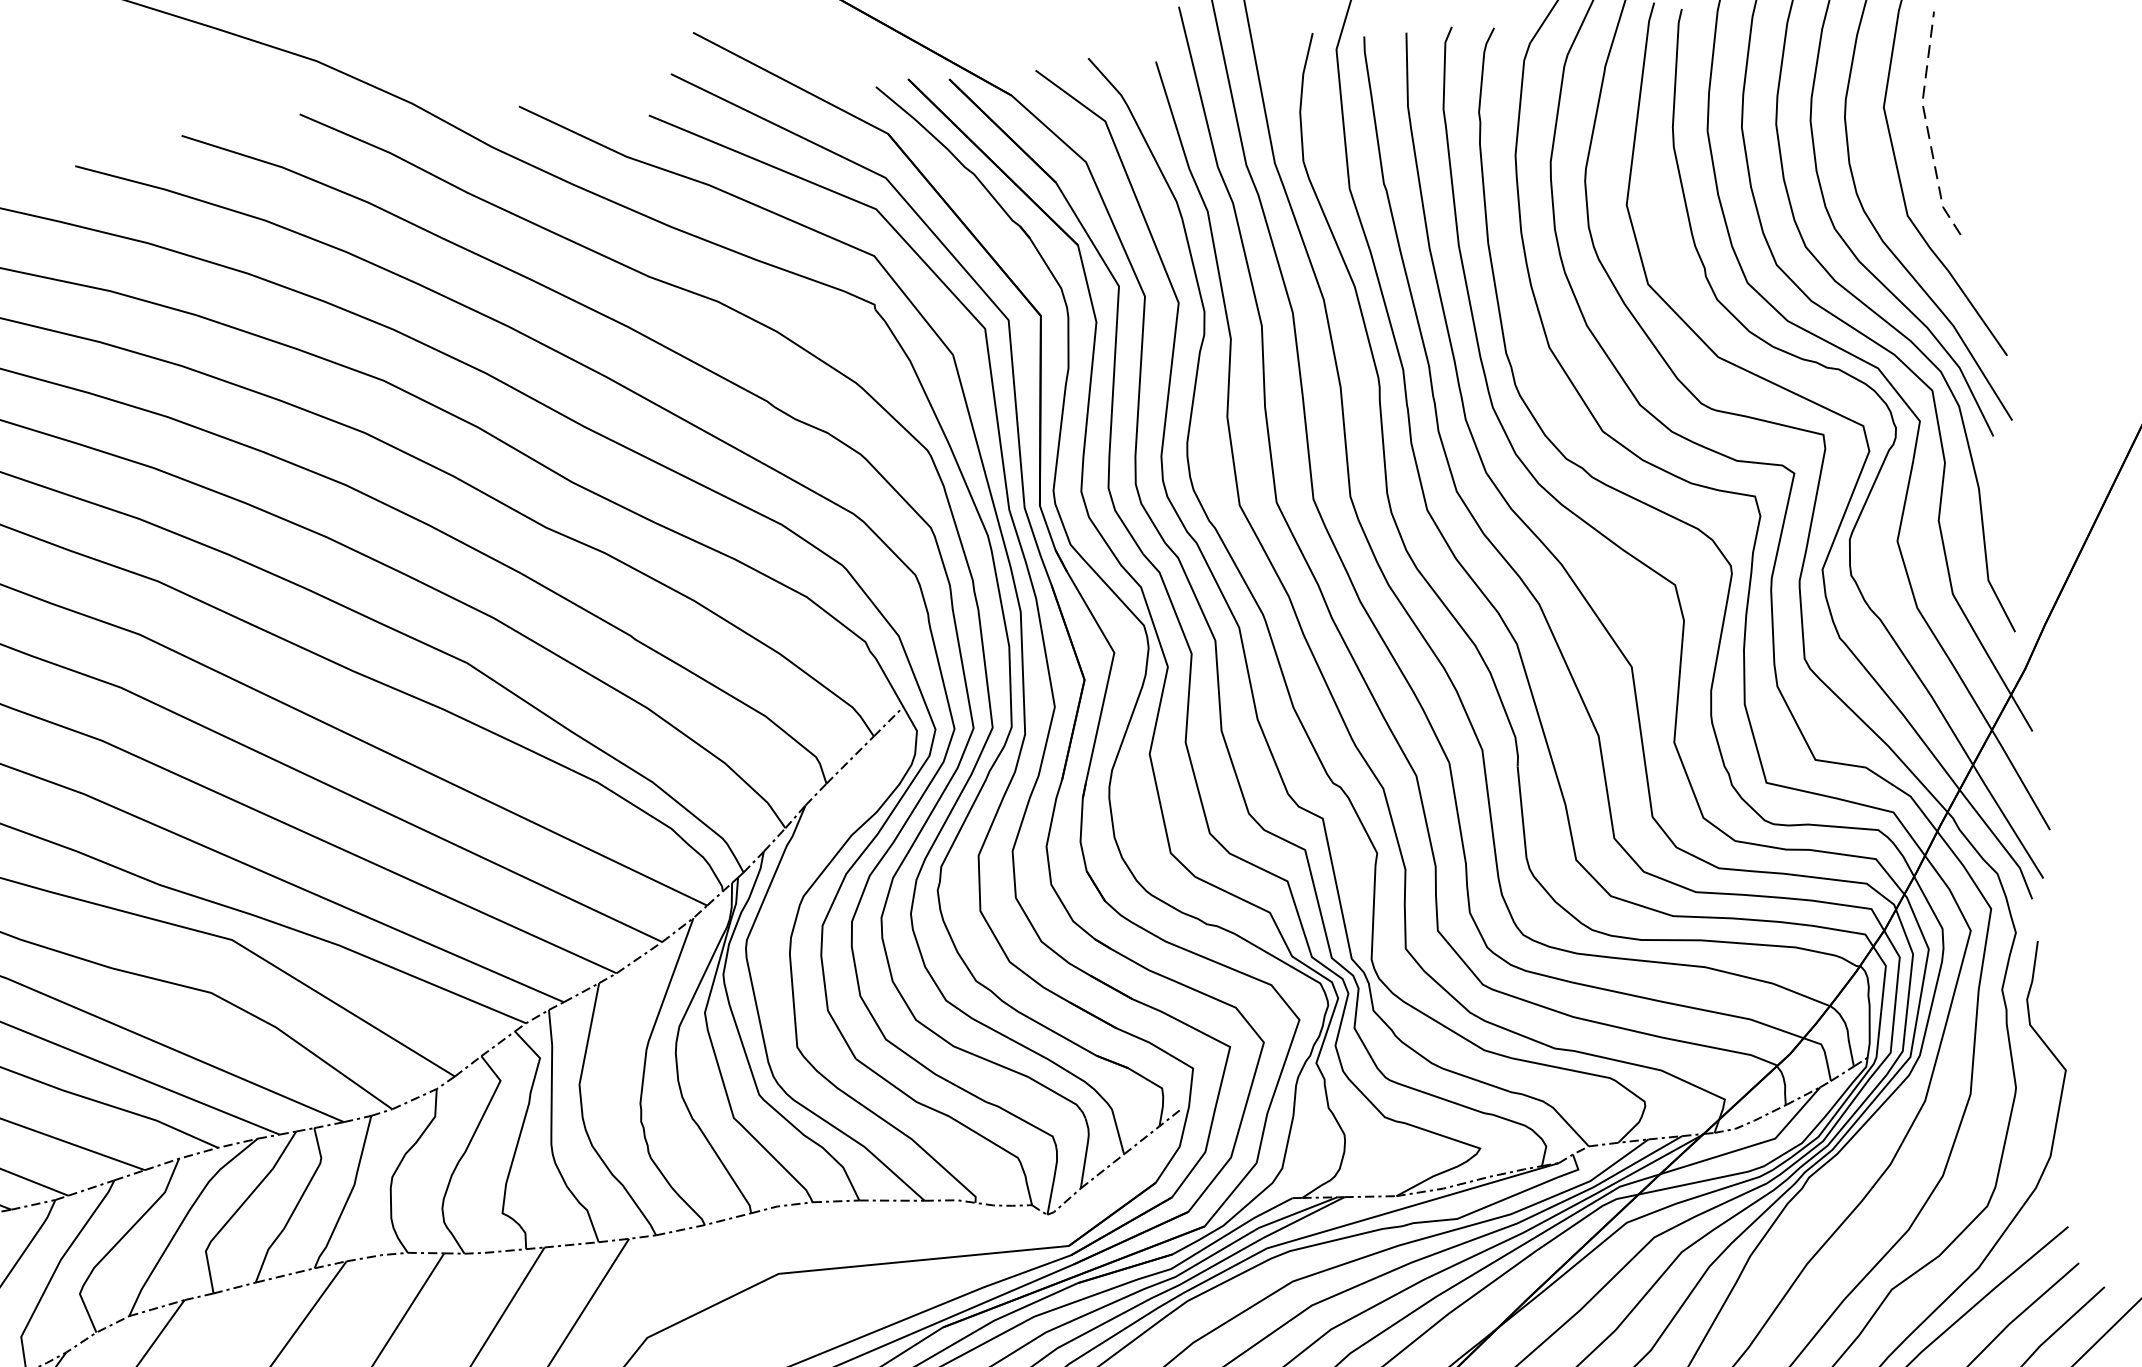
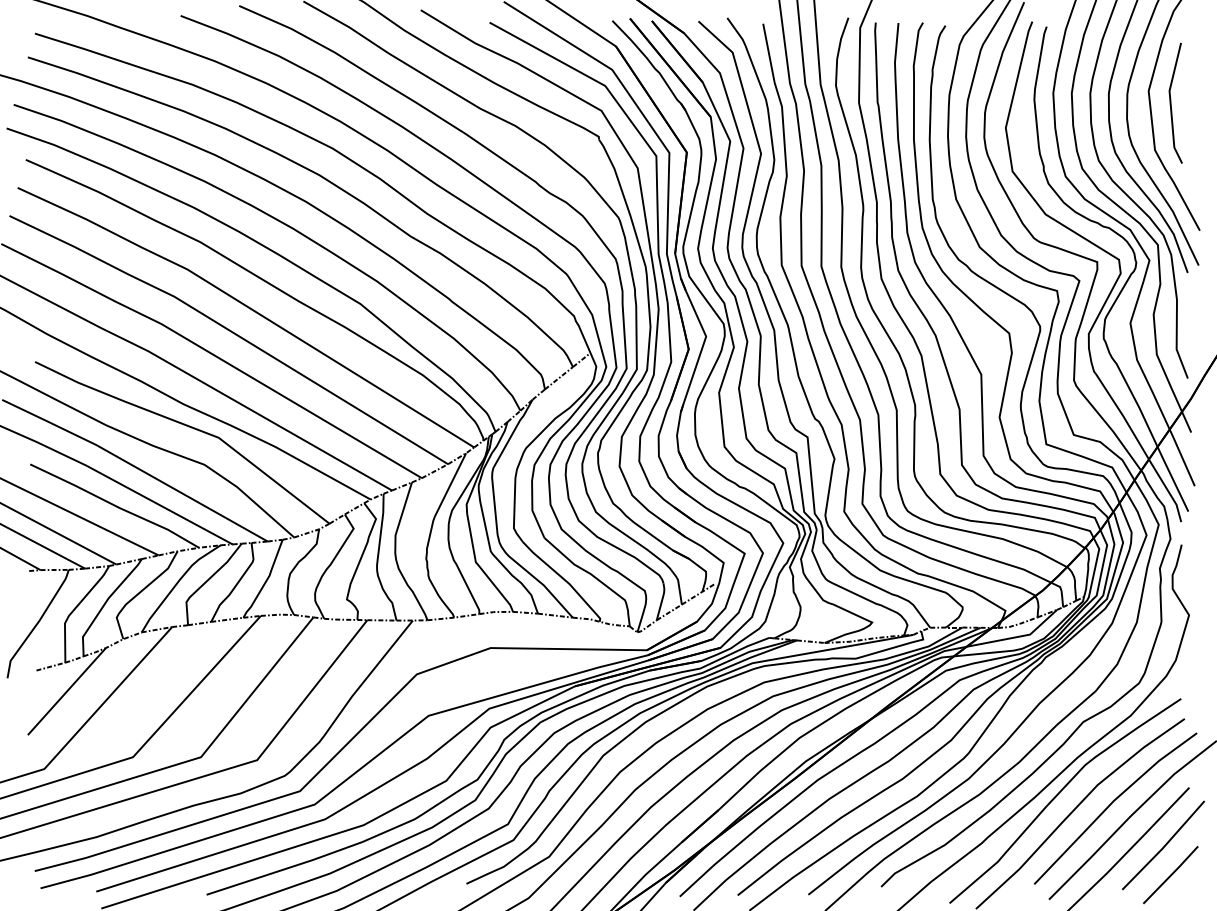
line: (1926, 124) -> (1170, 102), dashed -> solid

